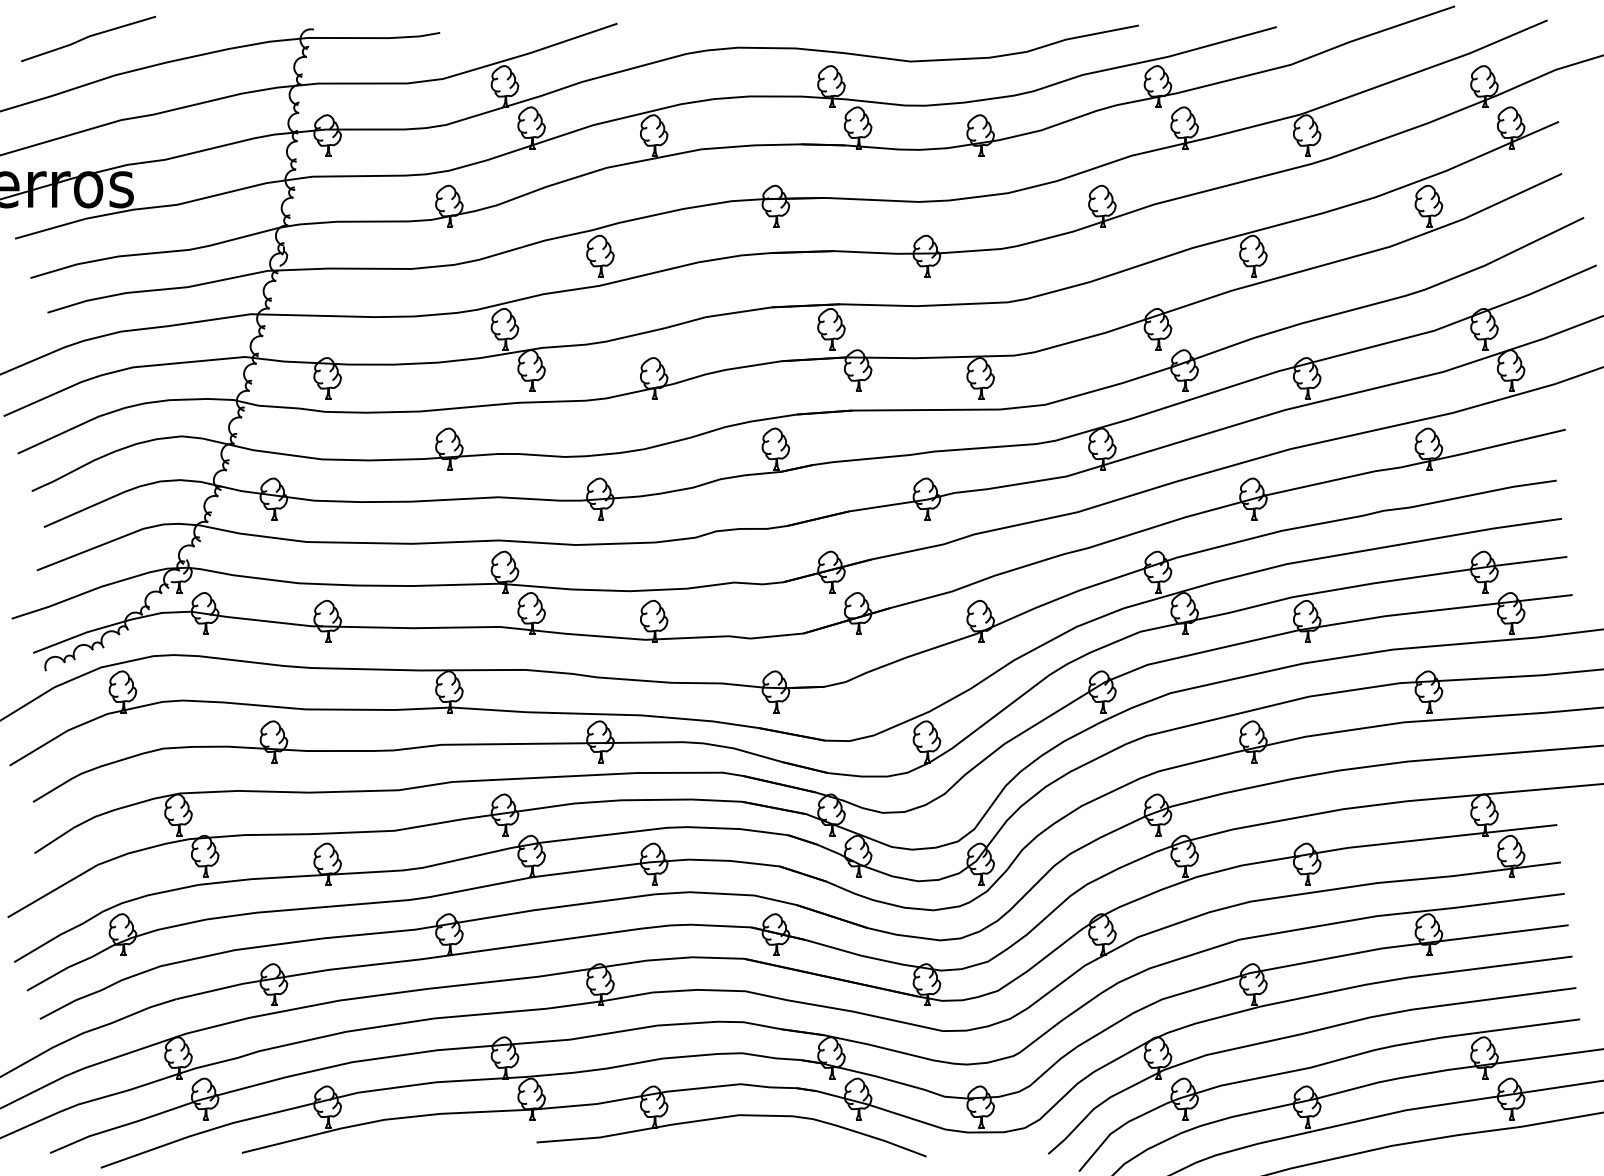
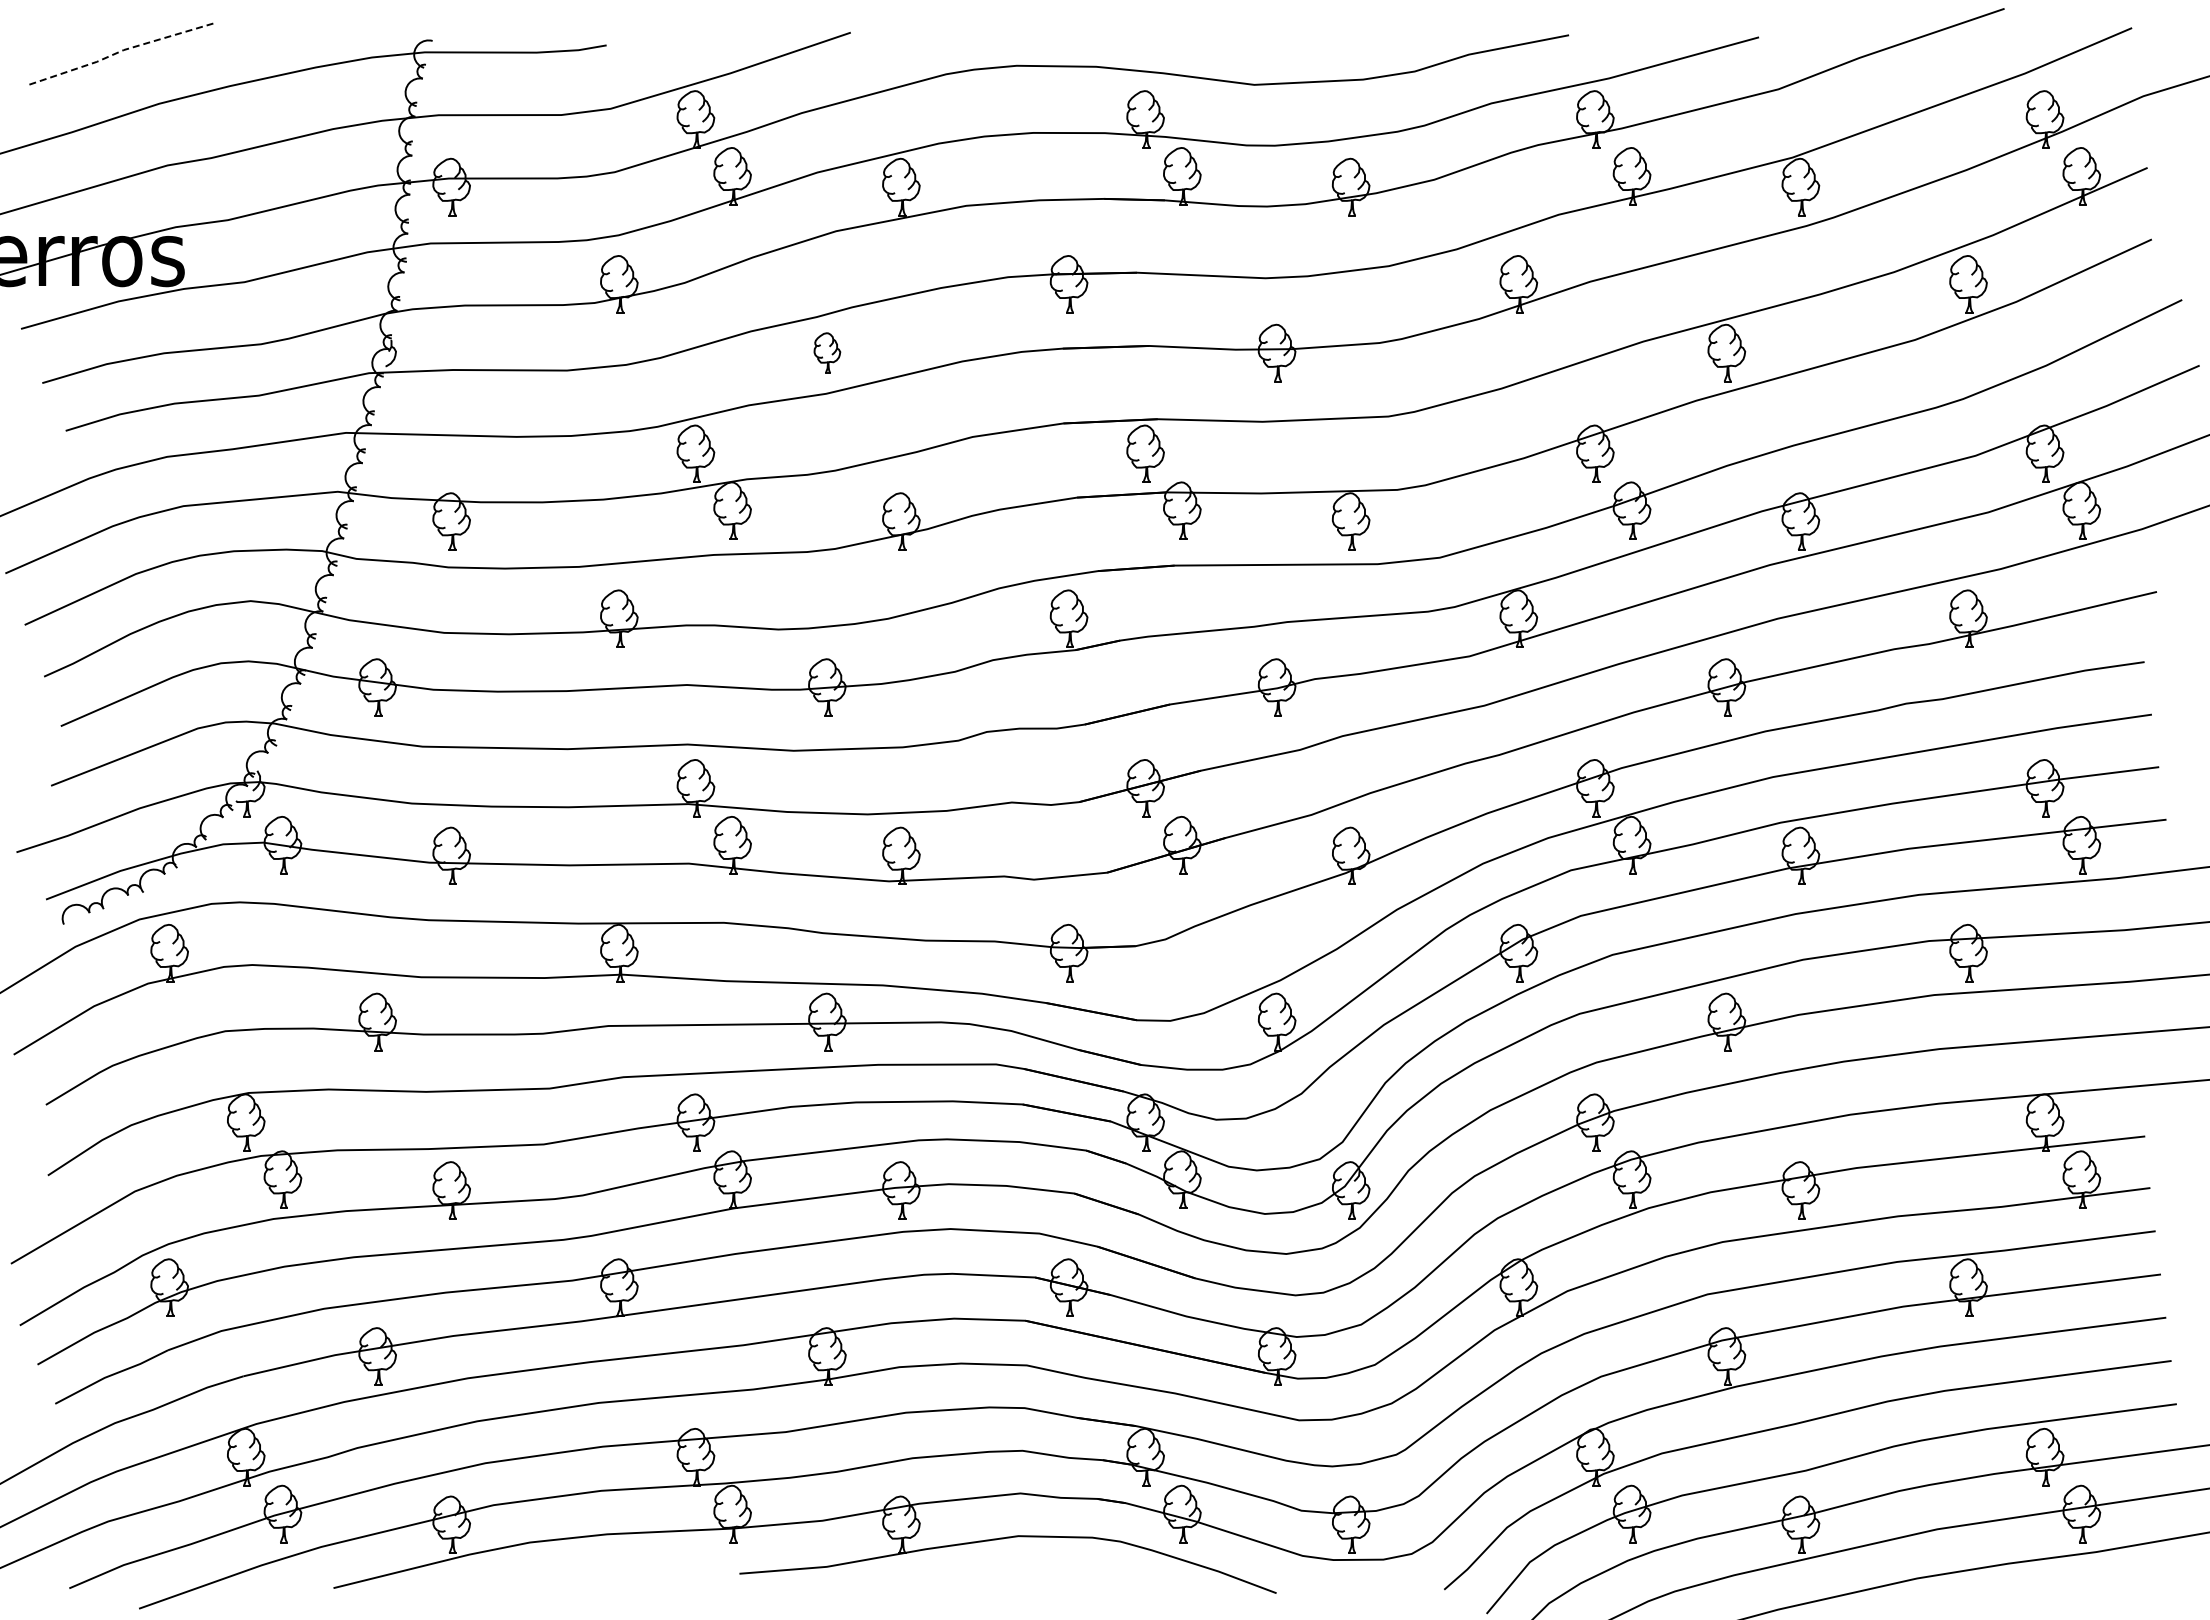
line: (87, 37) -> (121, 51), solid -> dashed
part: (600, 255) -> (827, 352), size x0.7

